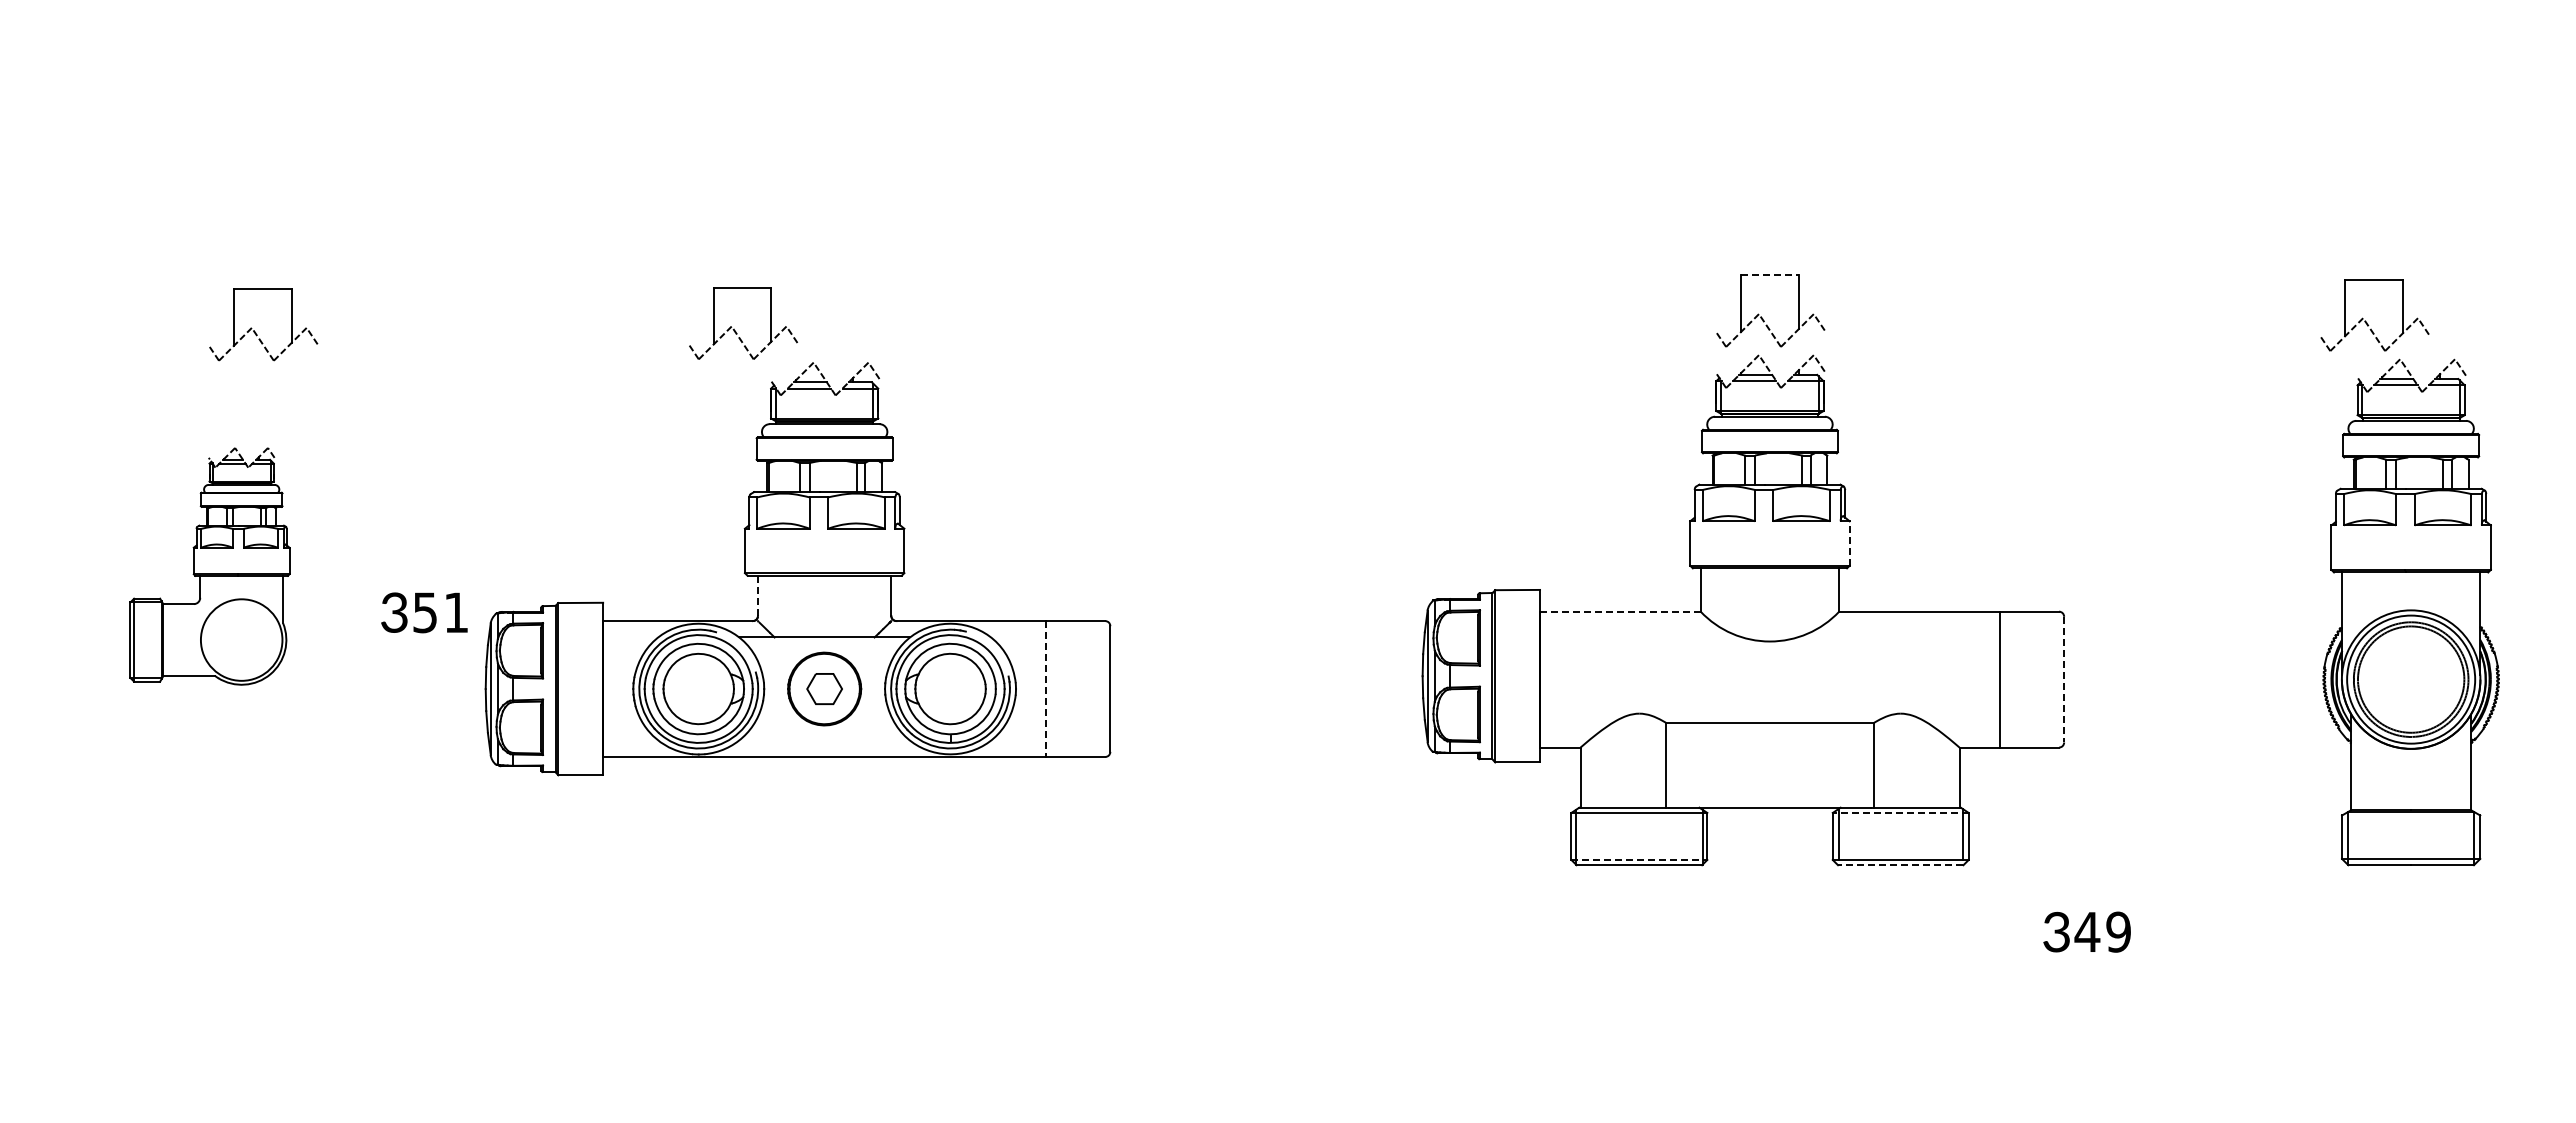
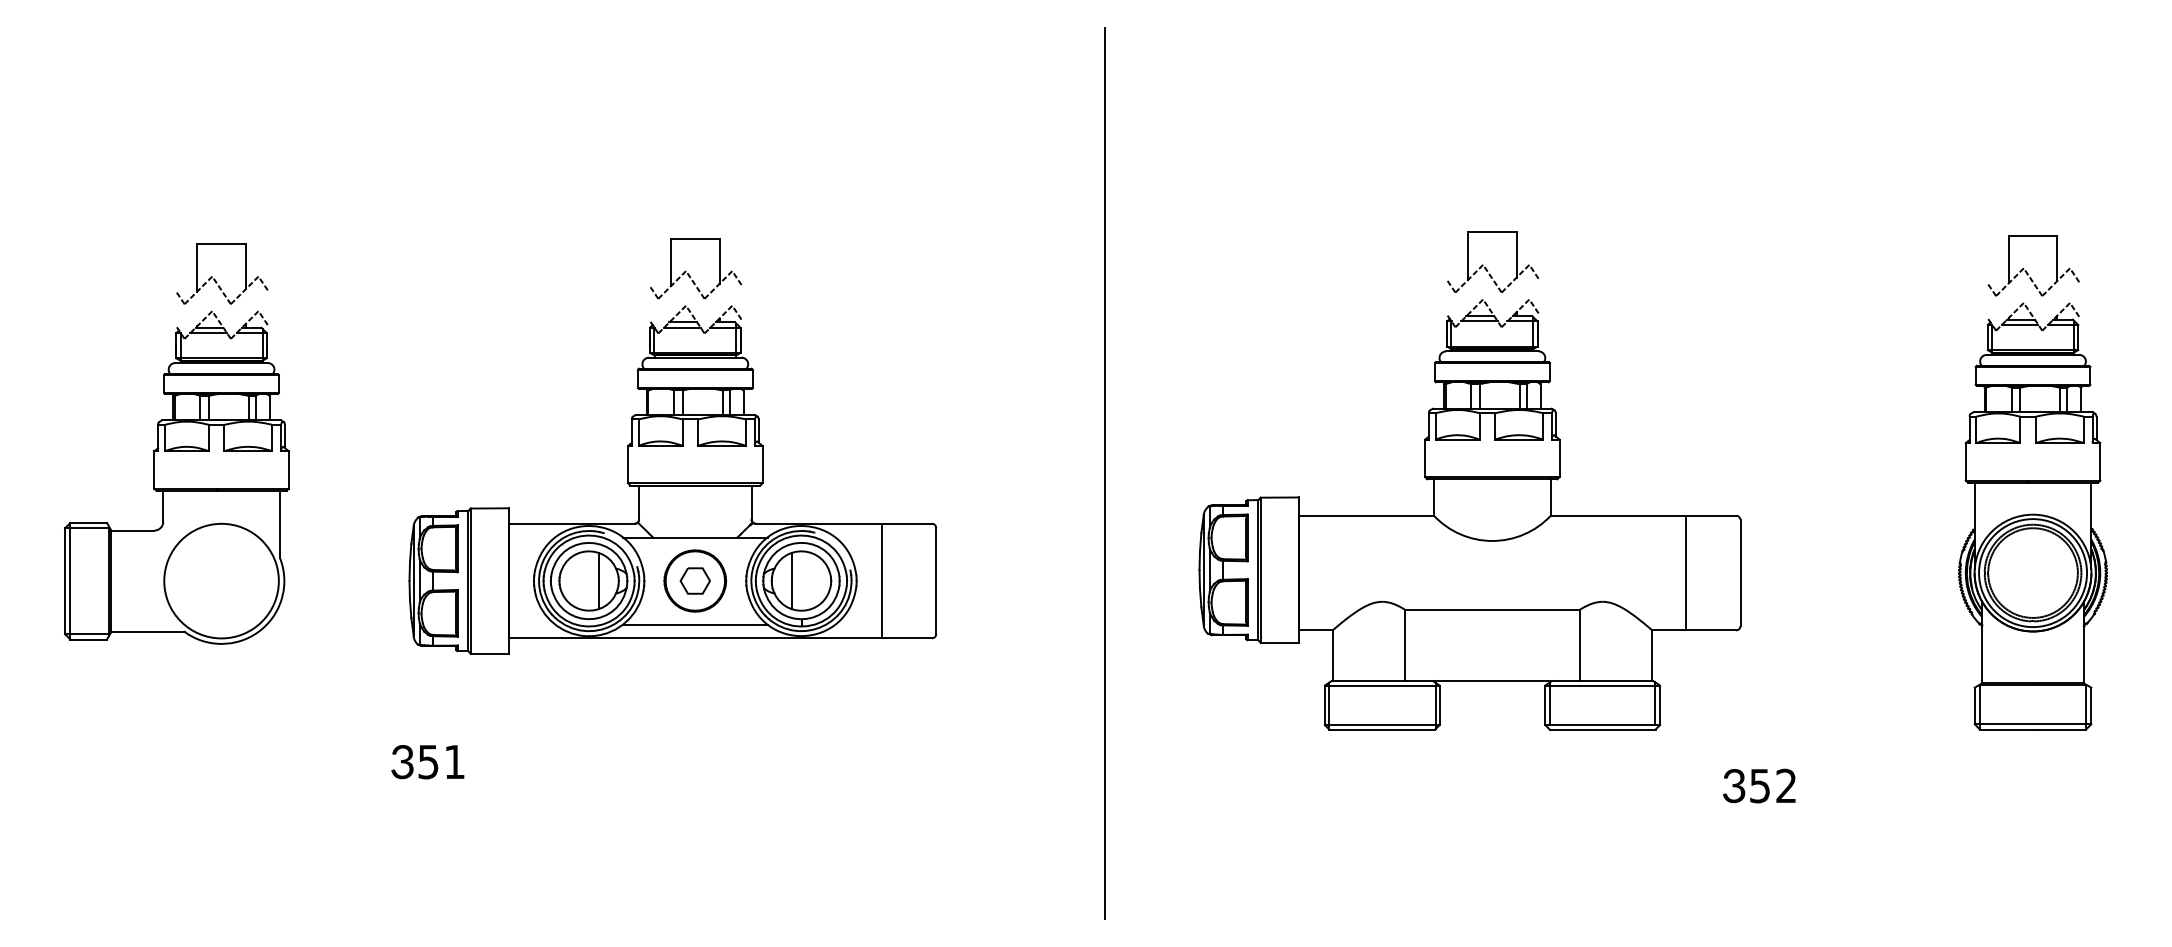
line: (1769, 275) -> (1492, 232), dashed -> solid
part: (2367, 322) -> (2027, 271), moved
part: (734, 328) -> (688, 272), moved
line: (1849, 543) -> (1559, 458), dashed -> solid
line: (1310, 561) -> (1104, 473), added
part: (209, 566) -> (176, 477), size x1.67
line: (757, 596) -> (638, 503), dashed -> solid
line: (1619, 611) -> (1365, 515), dashed -> solid
text: (424, 612) -> (427, 761), moved
line: (2064, 679) -> (1740, 572), dashed -> solid
line: (710, 688) -> (599, 580), added
line: (938, 688) -> (791, 580), added
line: (1046, 689) -> (882, 581), dashed -> solid
line: (824, 740) -> (695, 624), added
line: (1900, 812) -> (1602, 685), dashed -> solid
line: (1639, 859) -> (1382, 724), dashed -> solid
line: (1900, 865) -> (1602, 729), dashed -> solid
text: (2102, 931) -> (1772, 785), 49 -> 52

